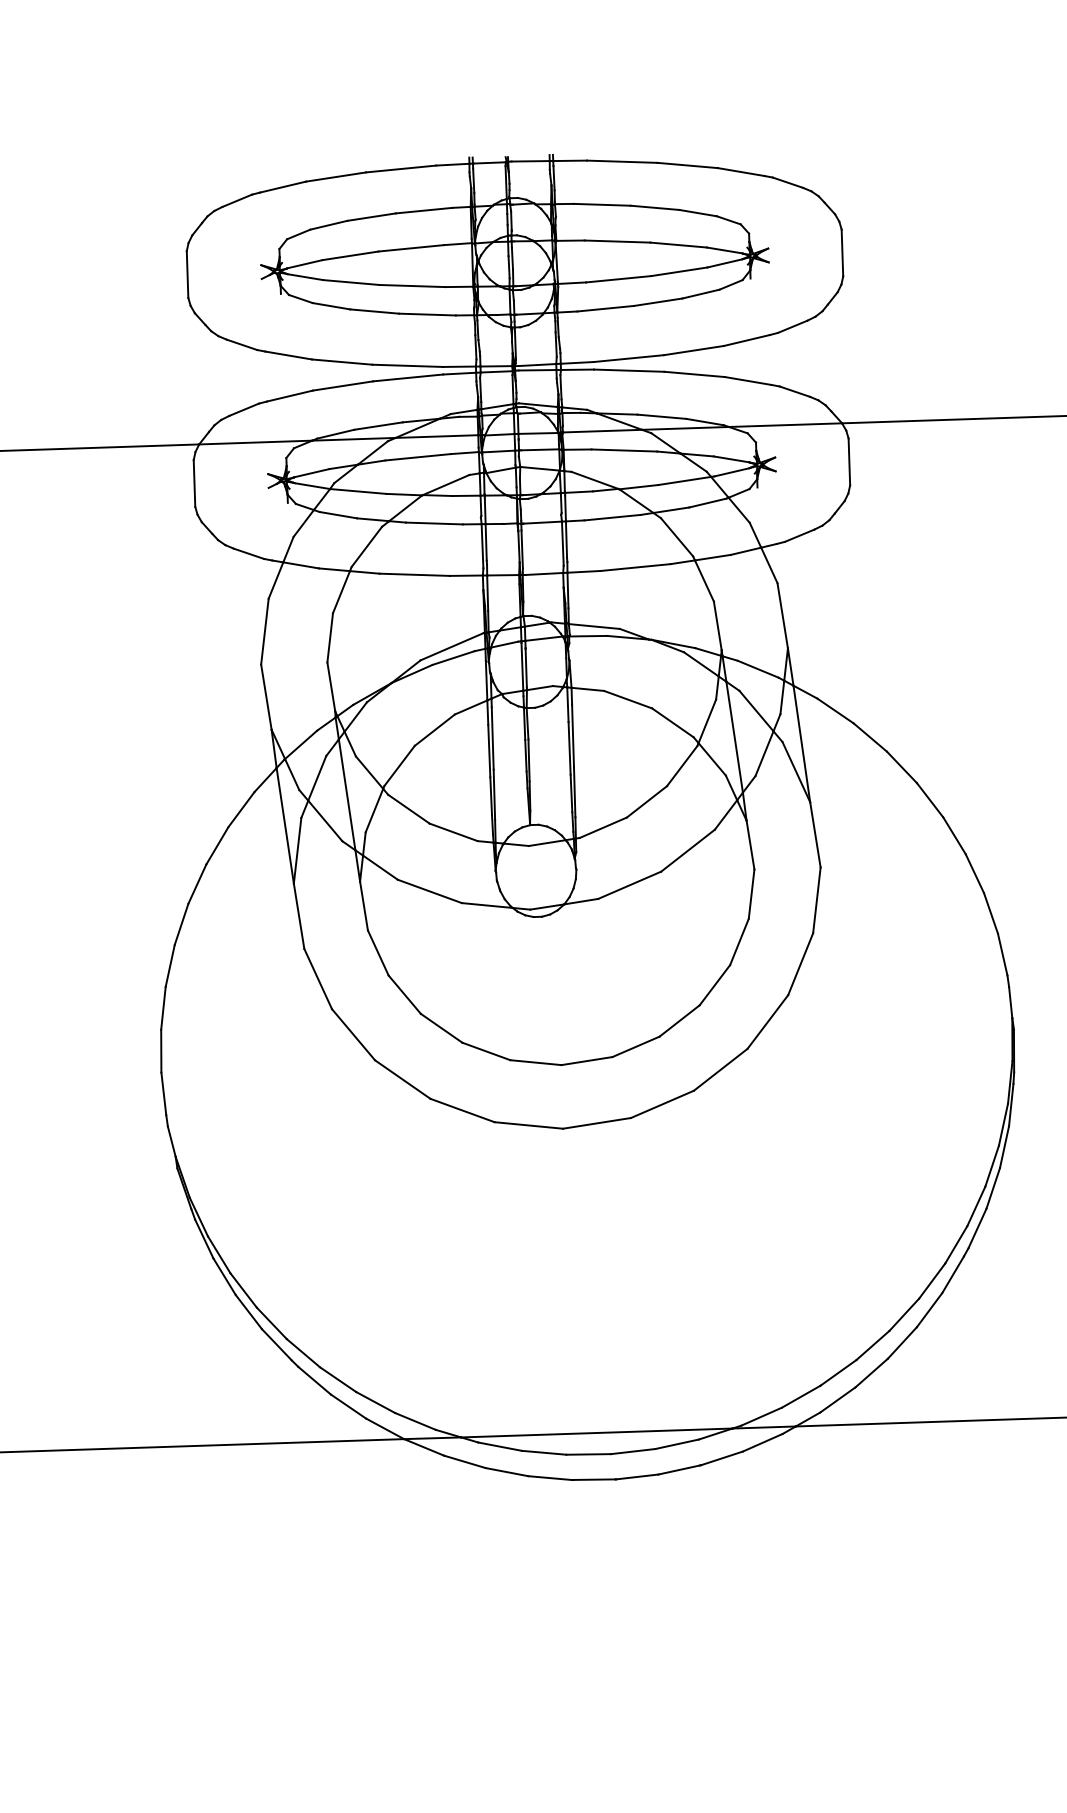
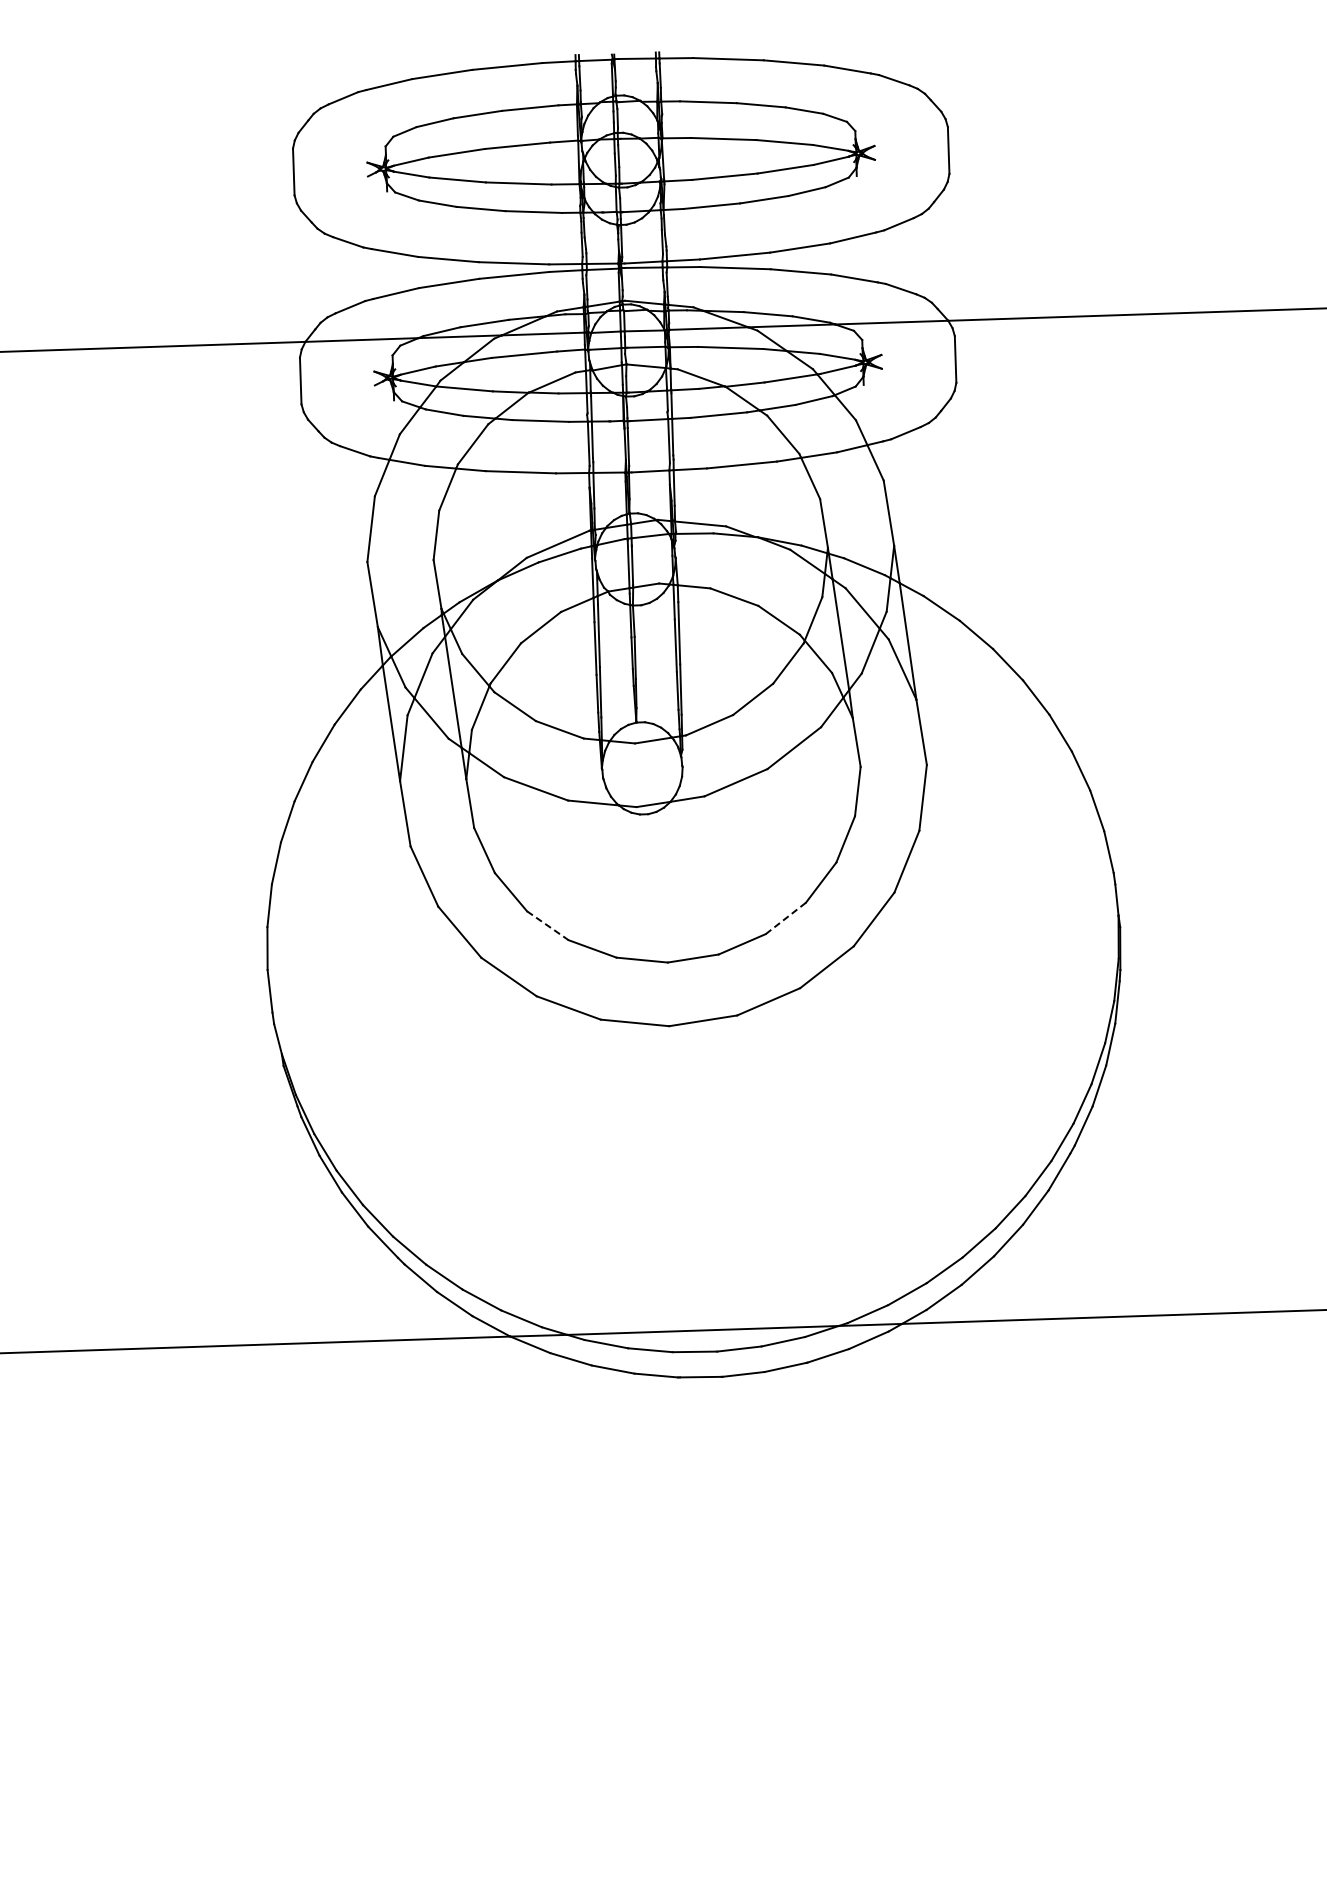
line: (680, 1021) -> (786, 918), solid -> dashed
line: (442, 1029) -> (548, 926), solid -> dashed

